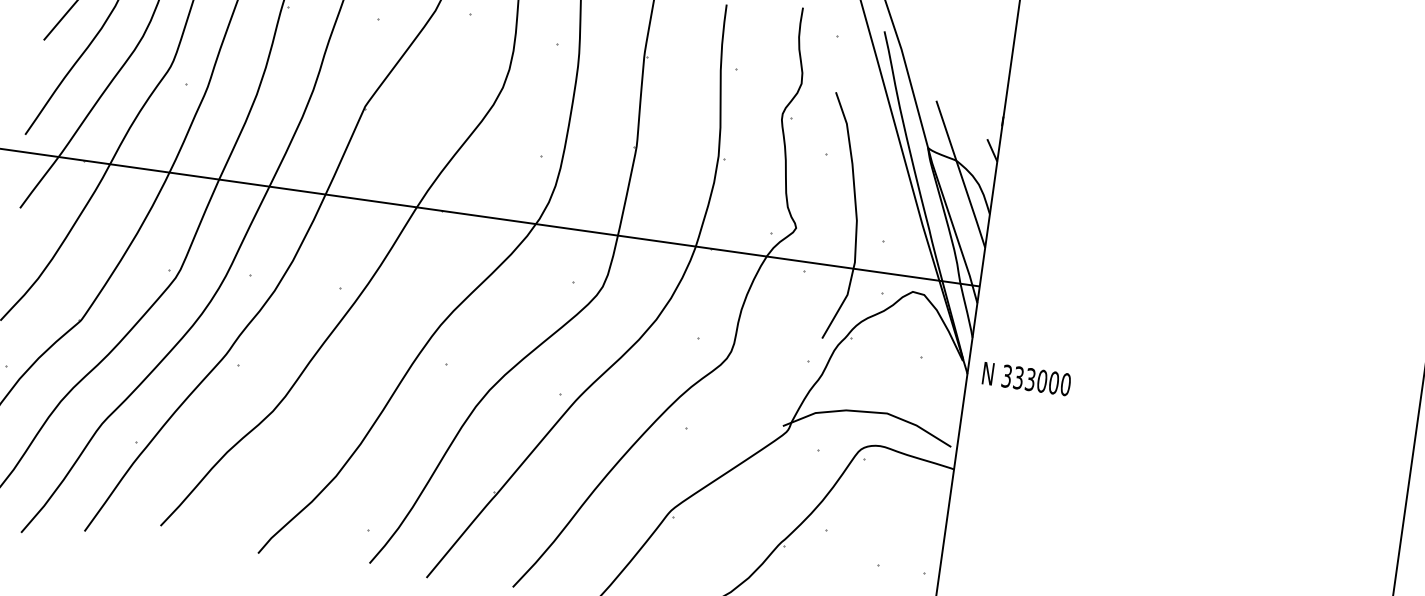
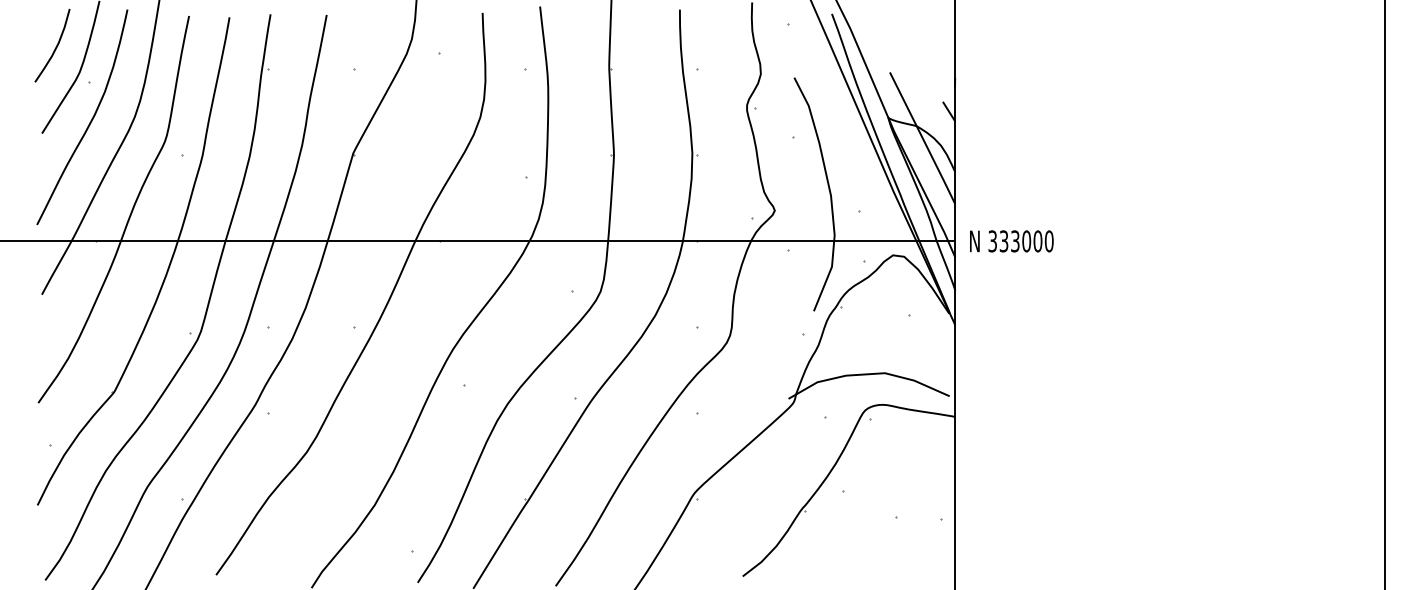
text: (1026, 379) -> (1011, 241), moved

